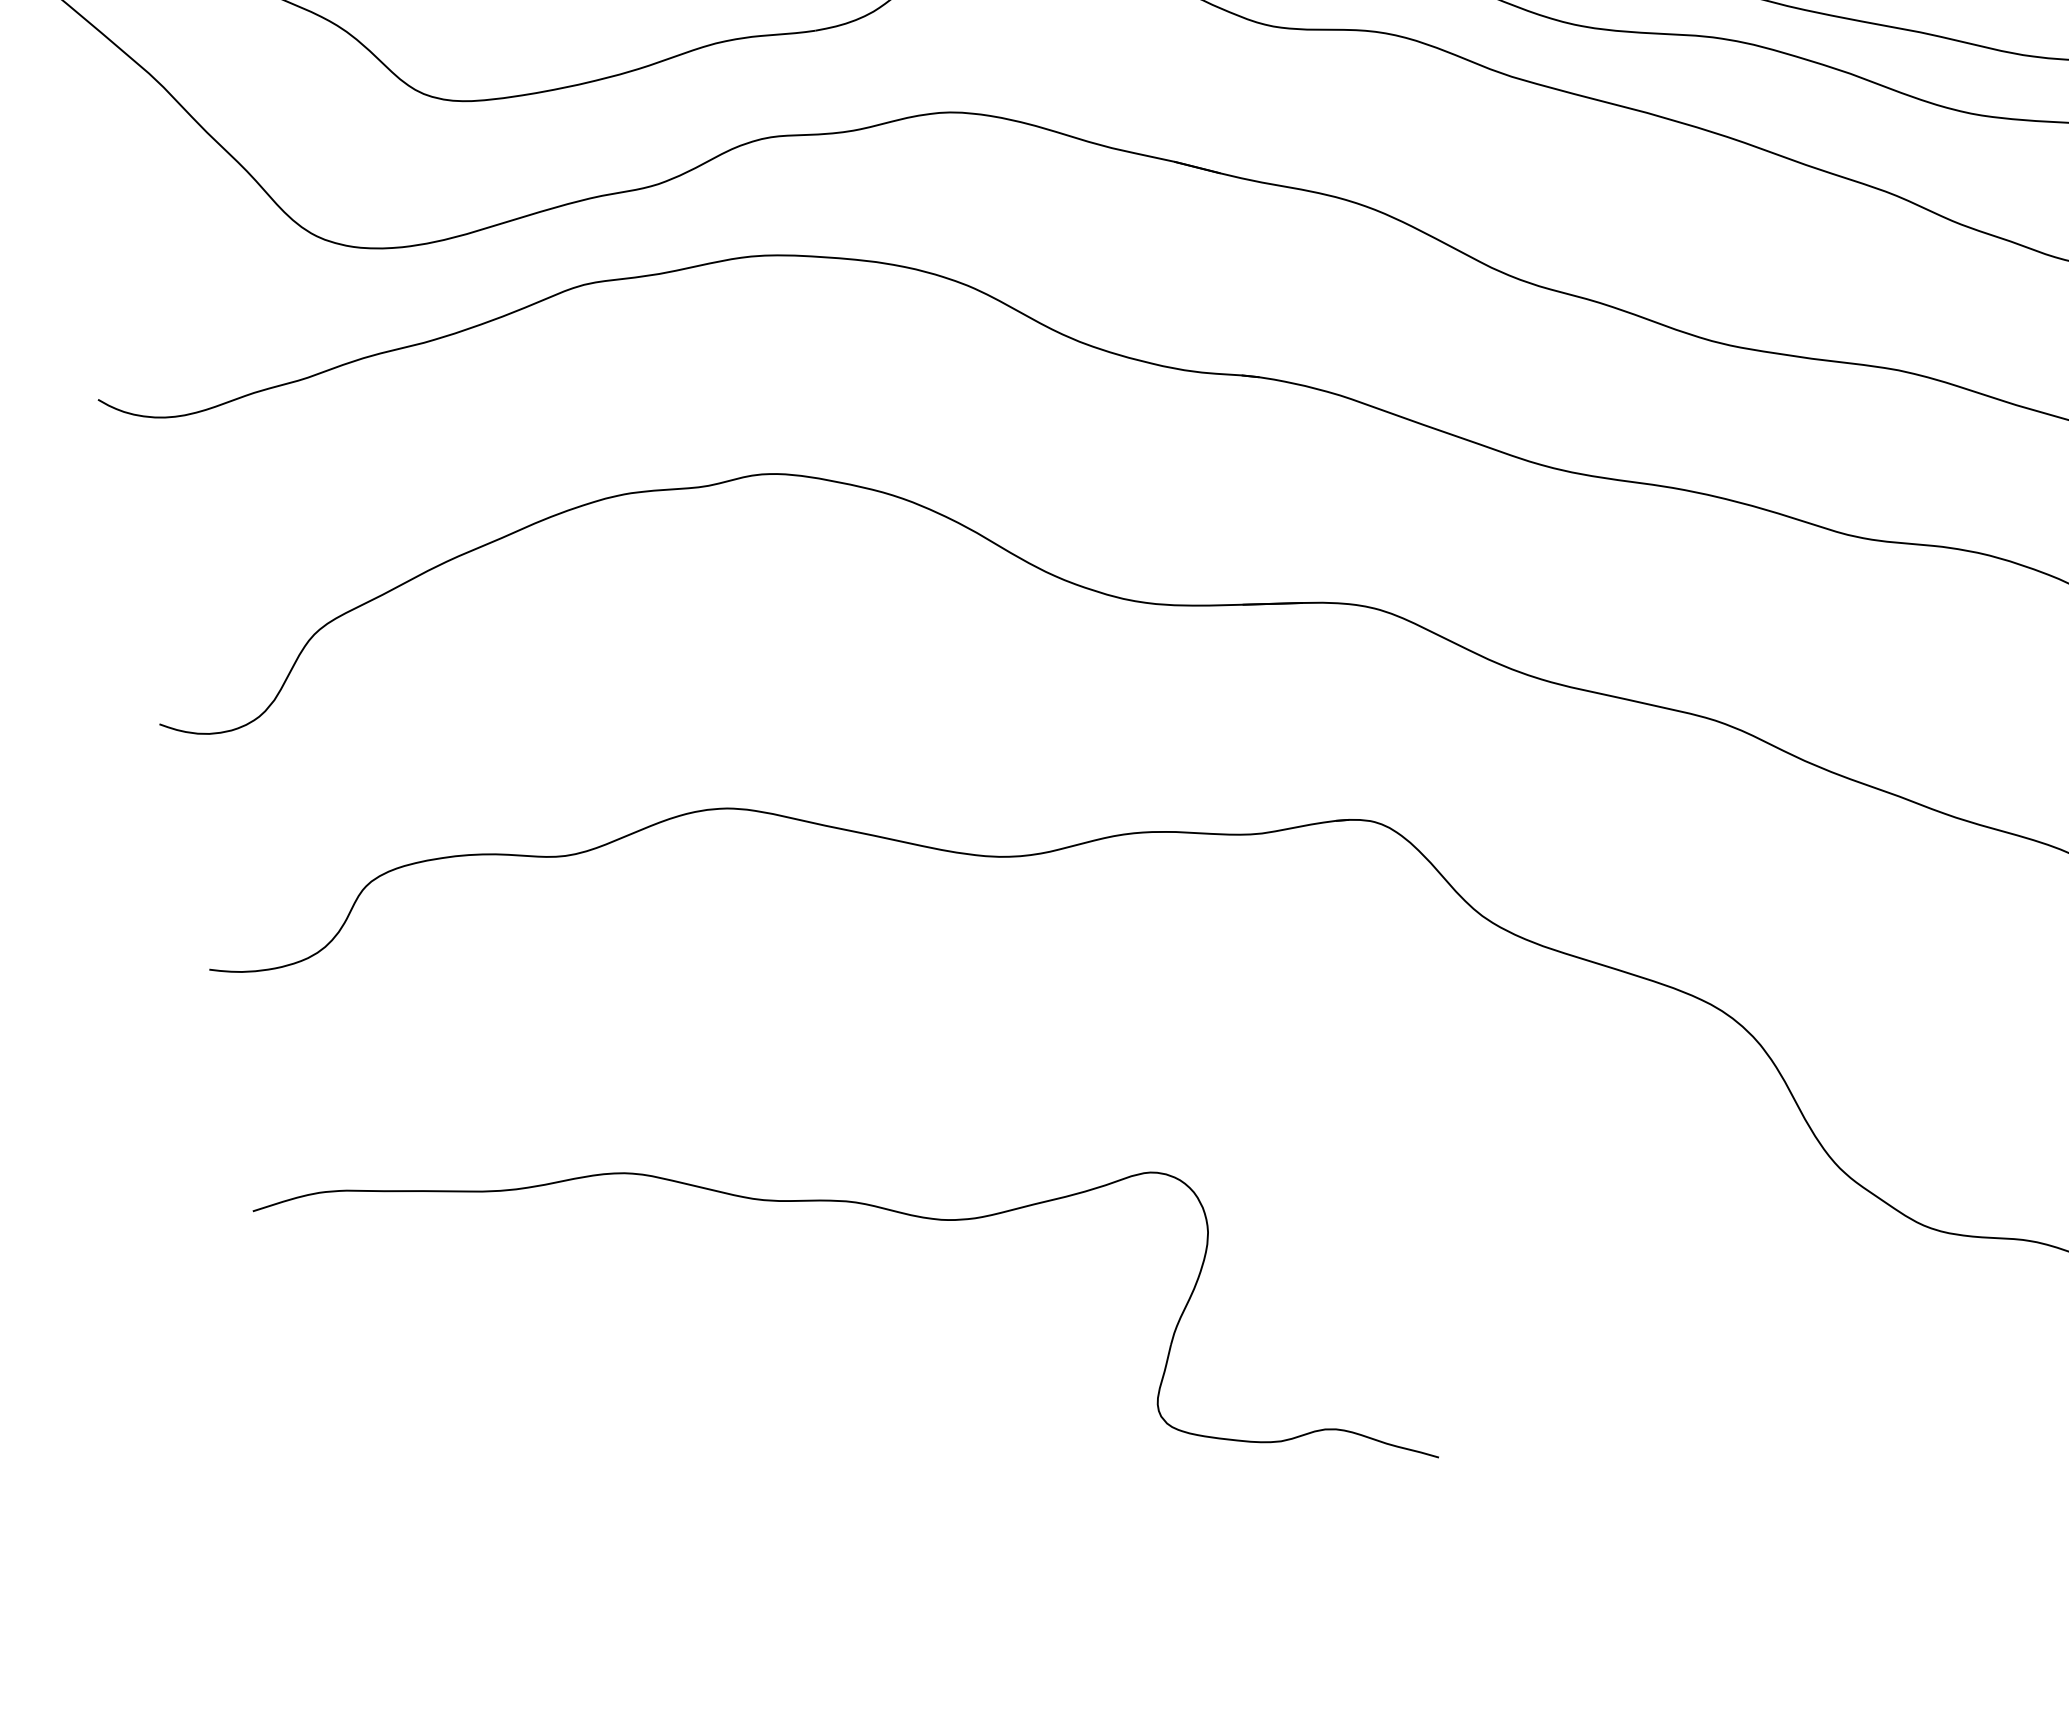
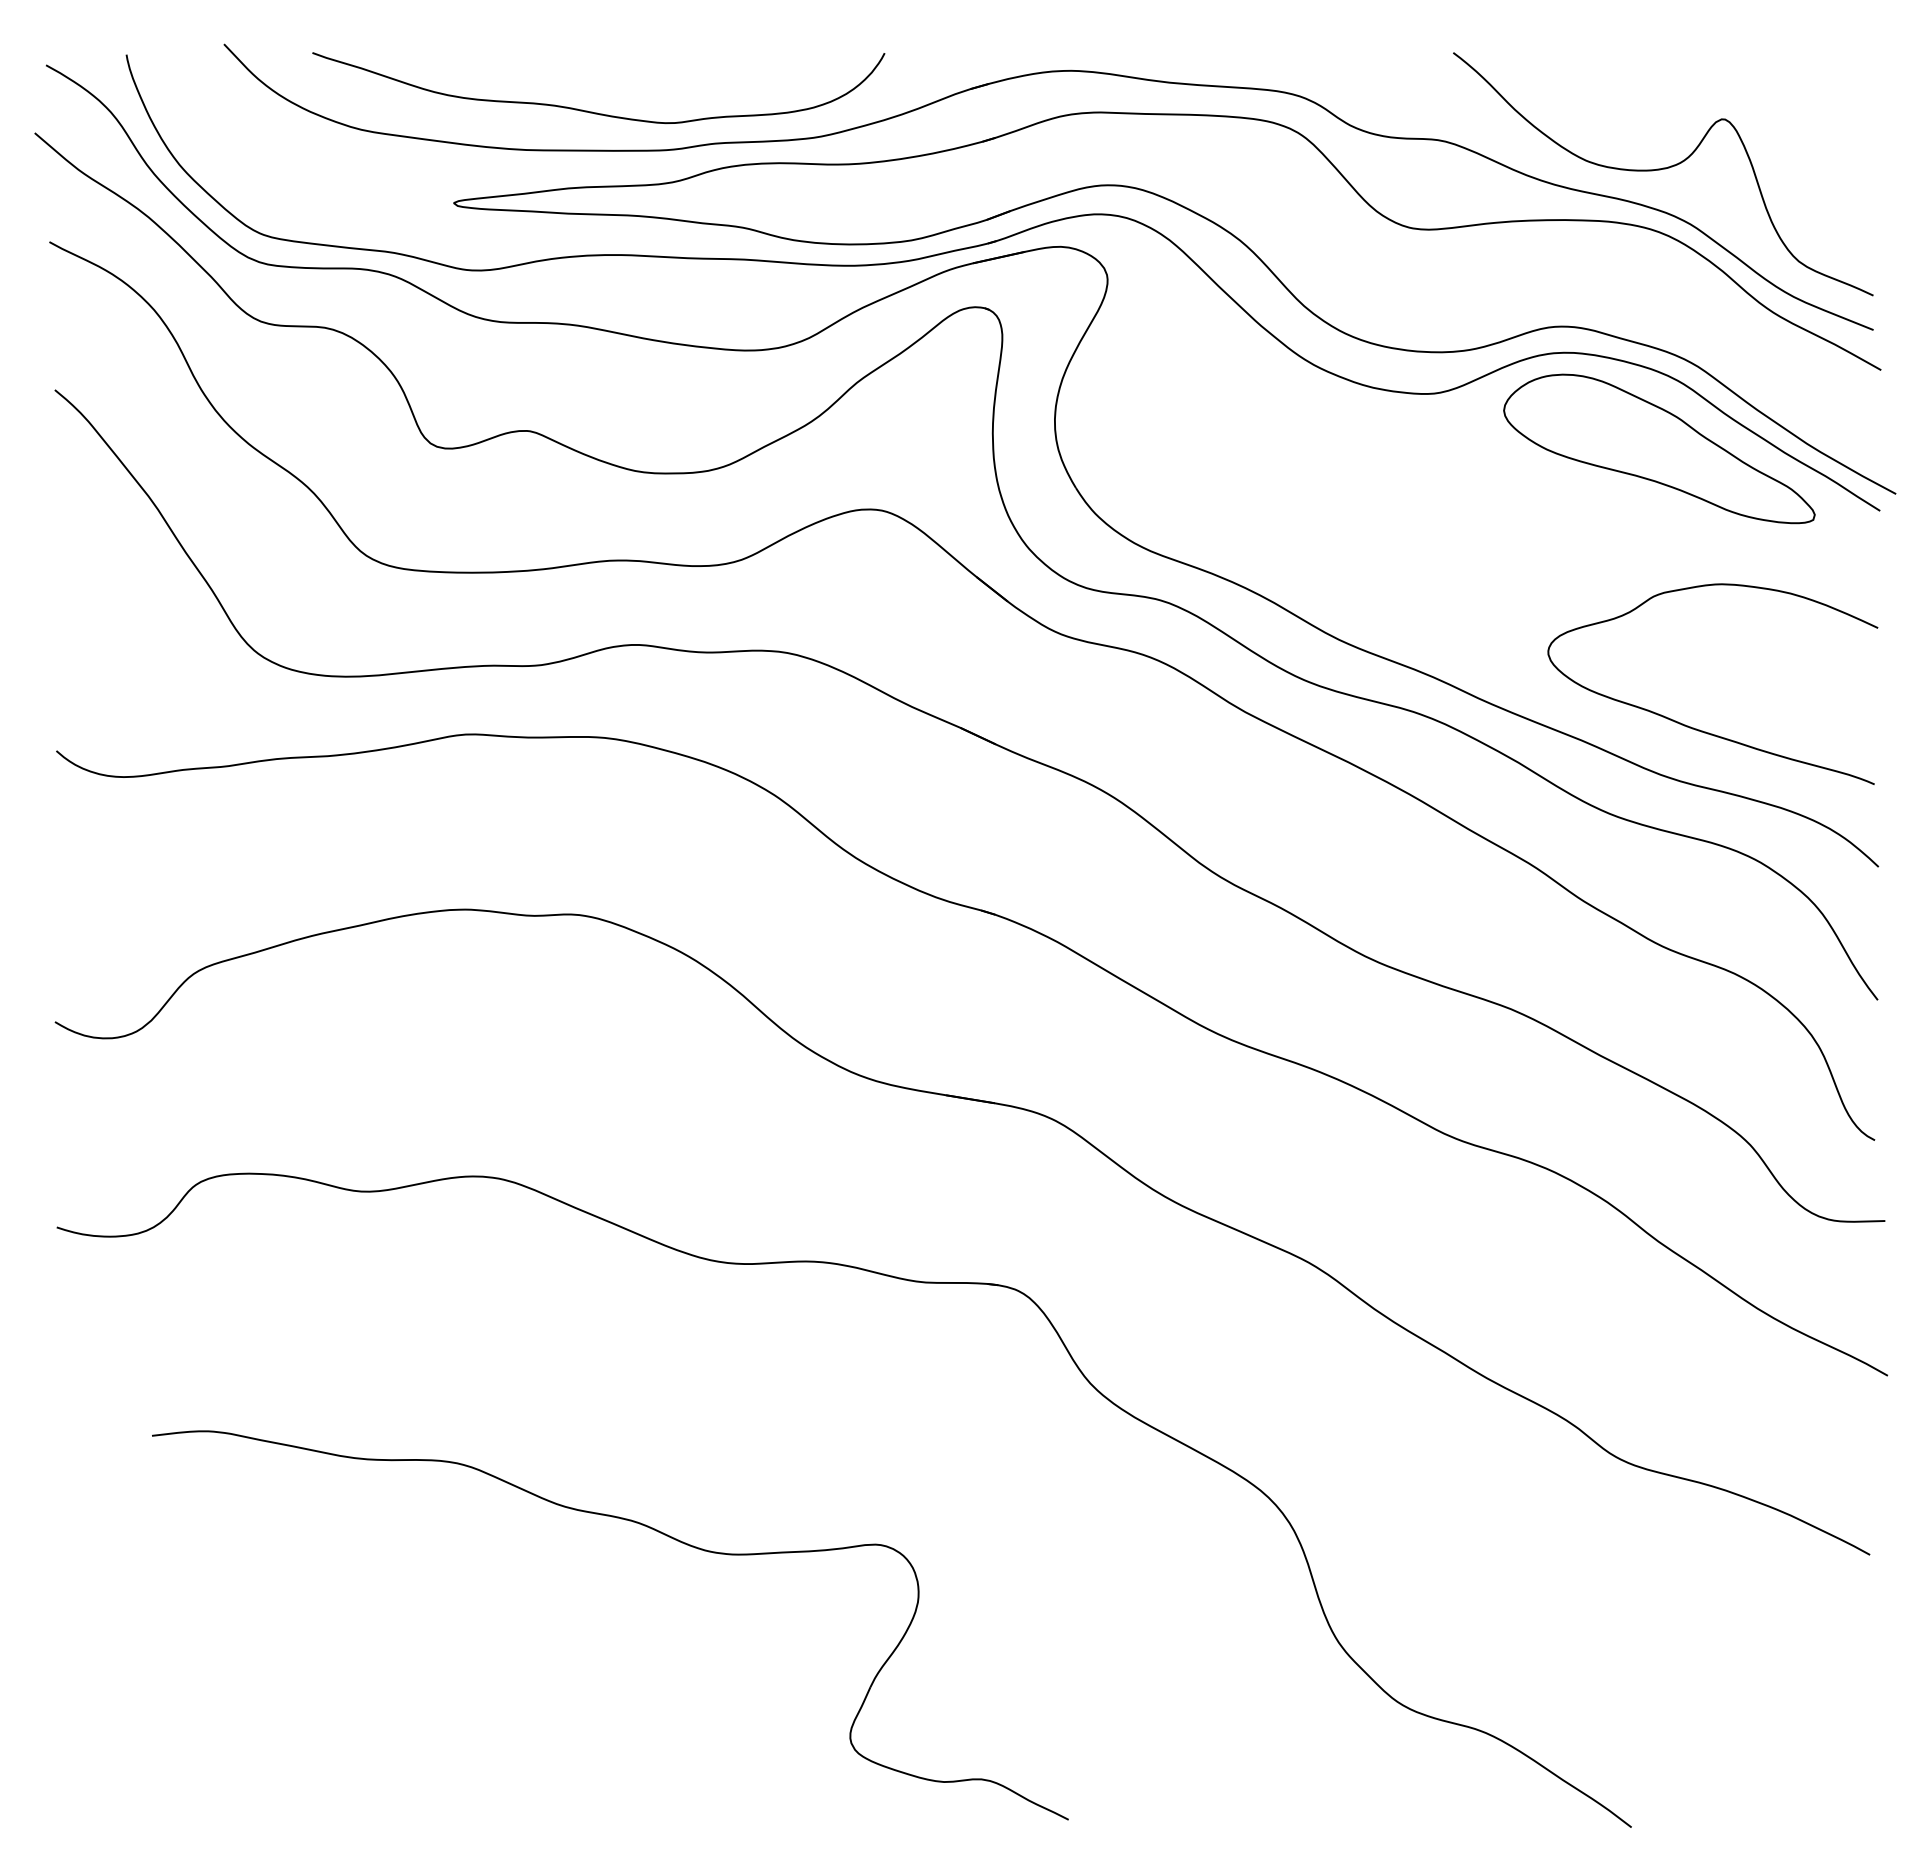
part: (872, 1207) -> (651, 1529), moved

